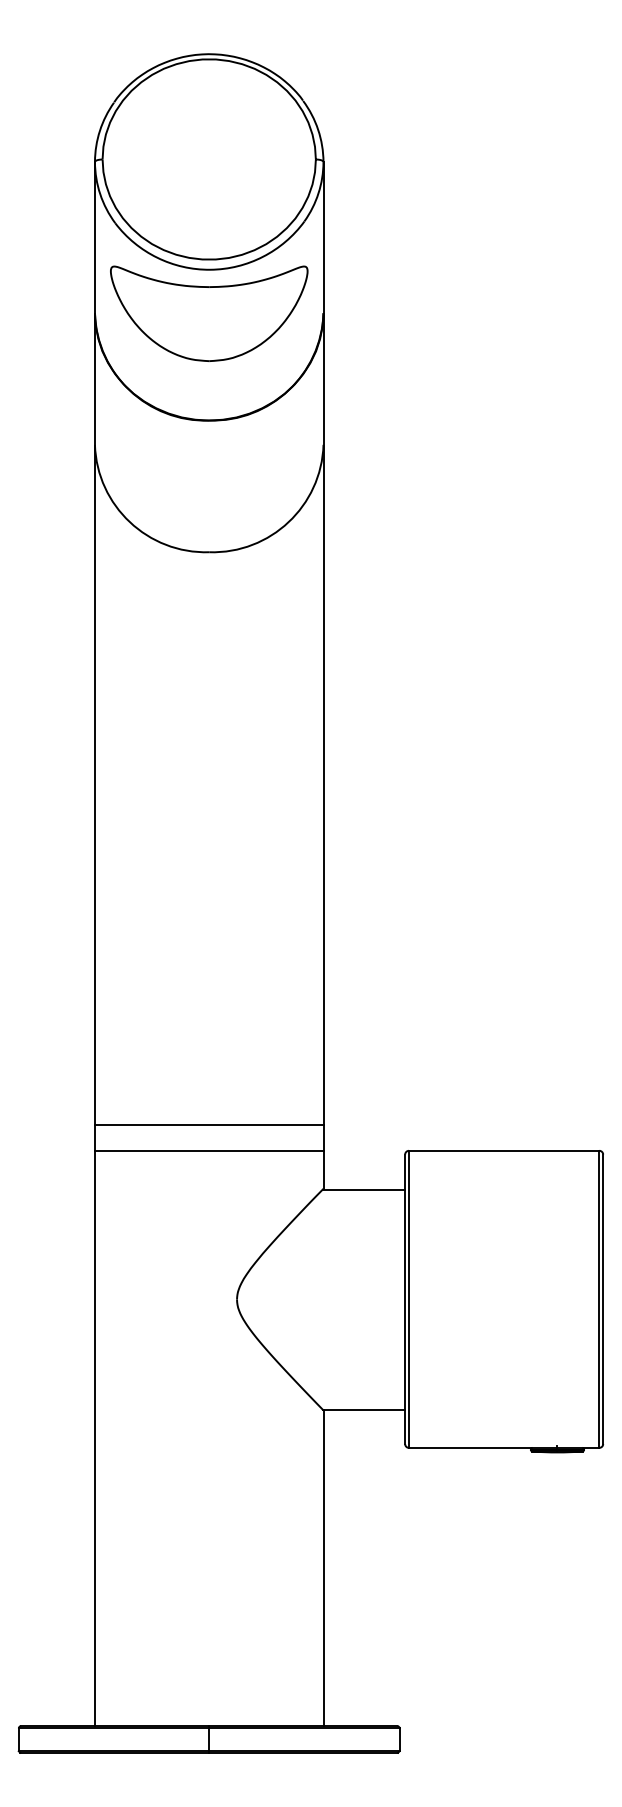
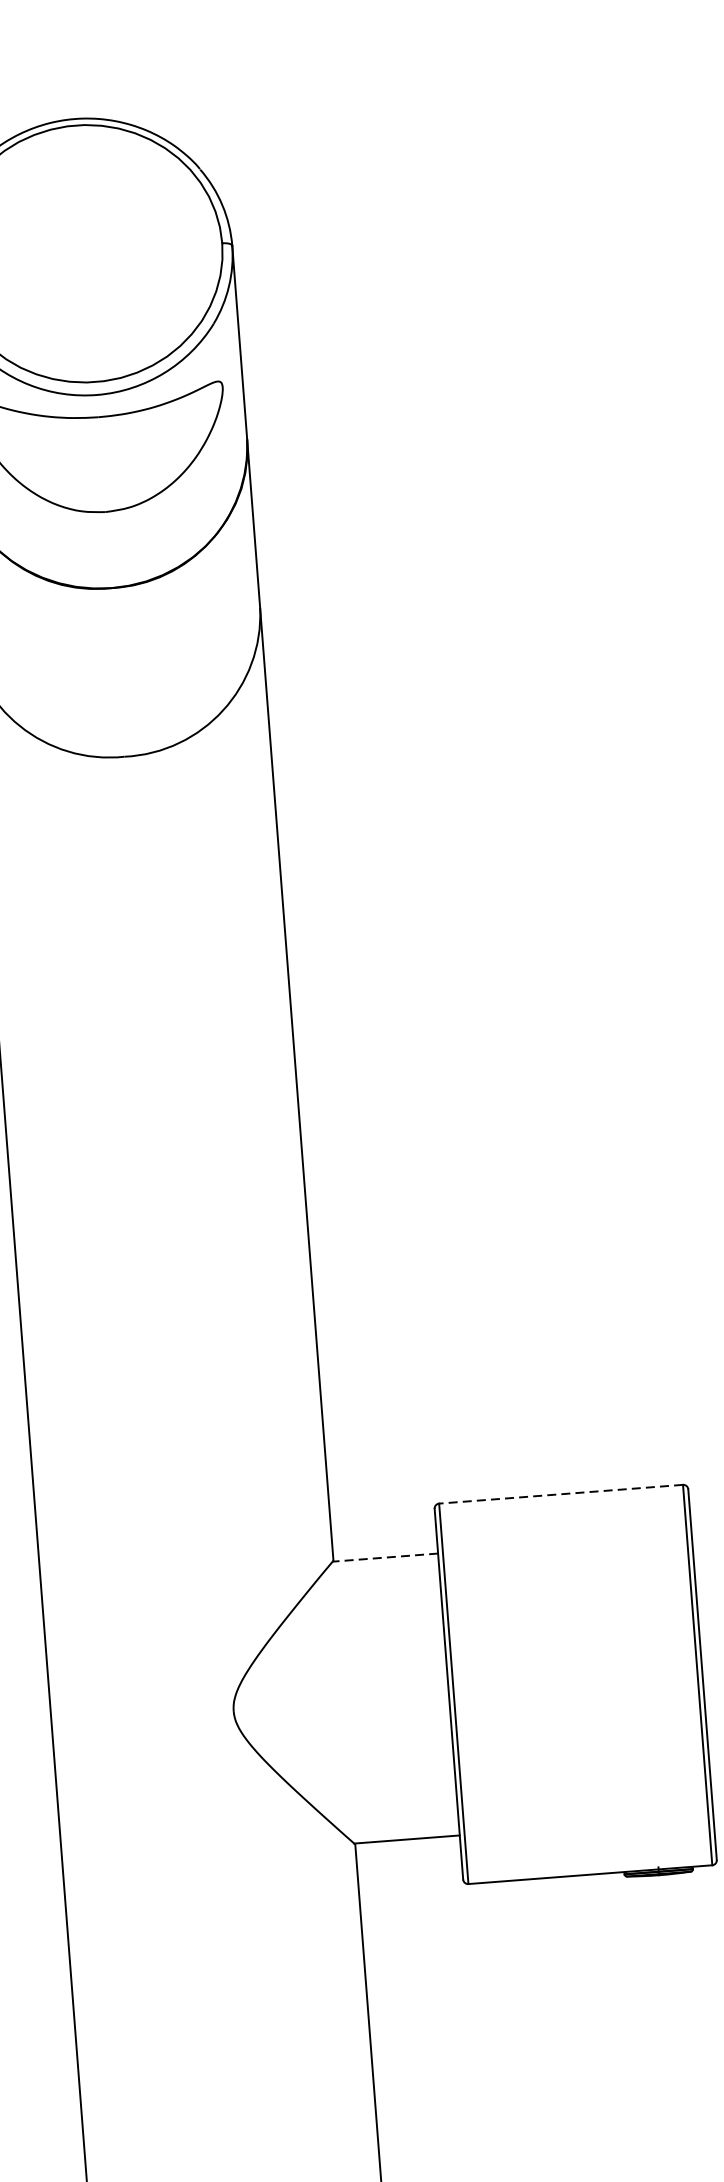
line: (208, 1124) -> (179, 1489), removed
line: (503, 1150) -> (560, 1493), solid -> dashed
line: (208, 1151) -> (182, 1524), removed
line: (363, 1189) -> (384, 1557), solid -> dashed

